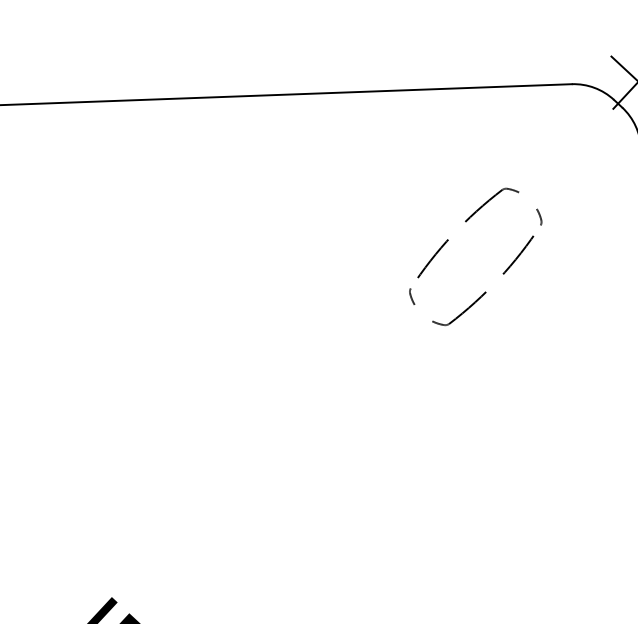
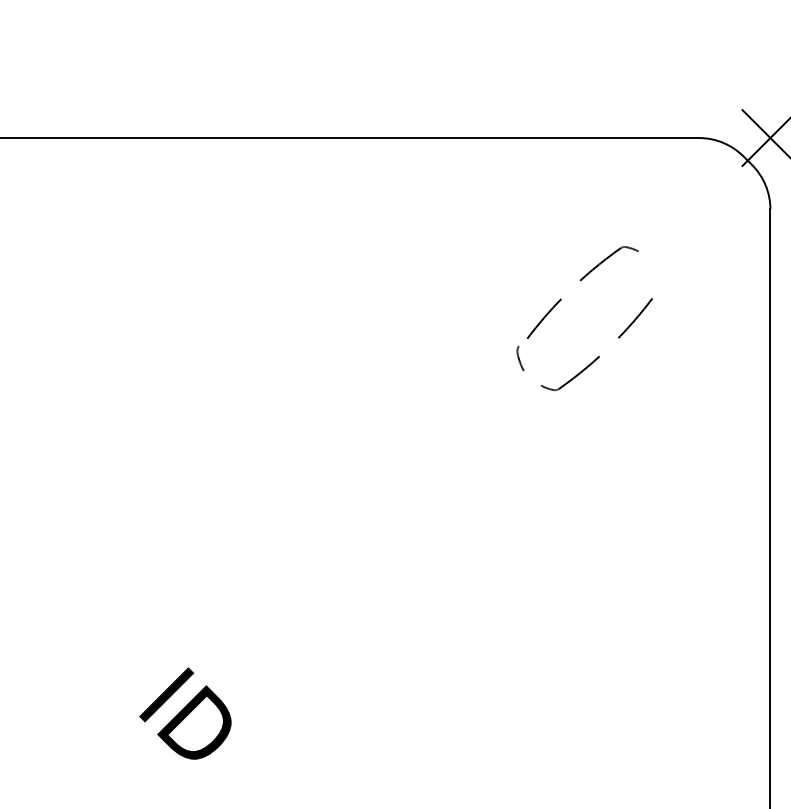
part: (539, 217) -> (659, 278), removed
part: (412, 296) -> (520, 358), size x1.4

